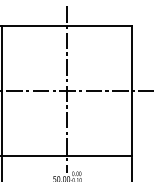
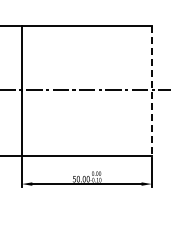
line: (66, 89) -> (86, 89), removed
line: (131, 90) -> (151, 90), solid -> dashed

